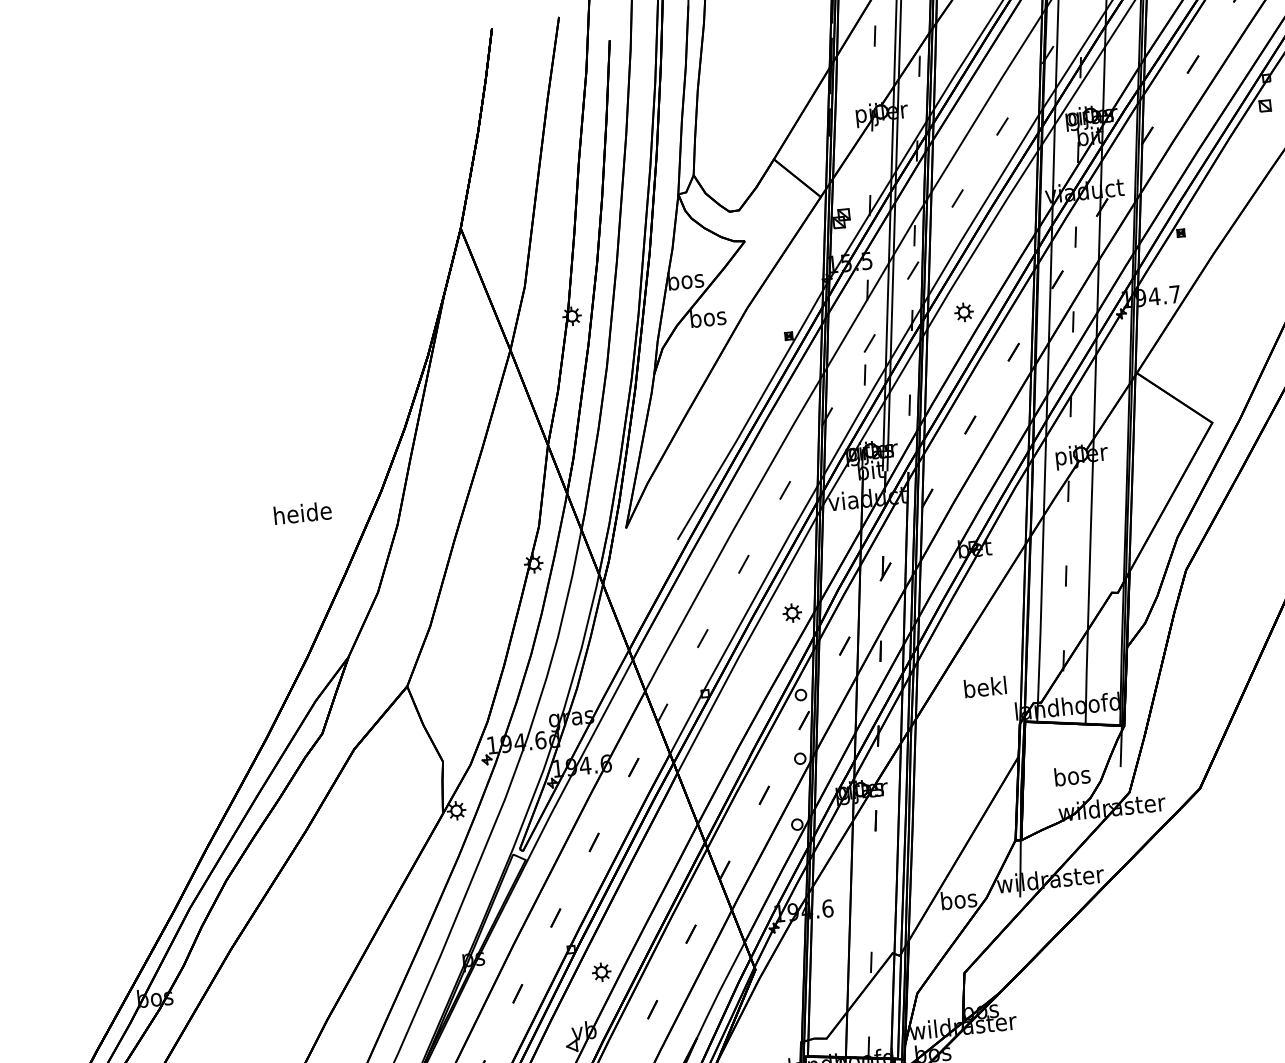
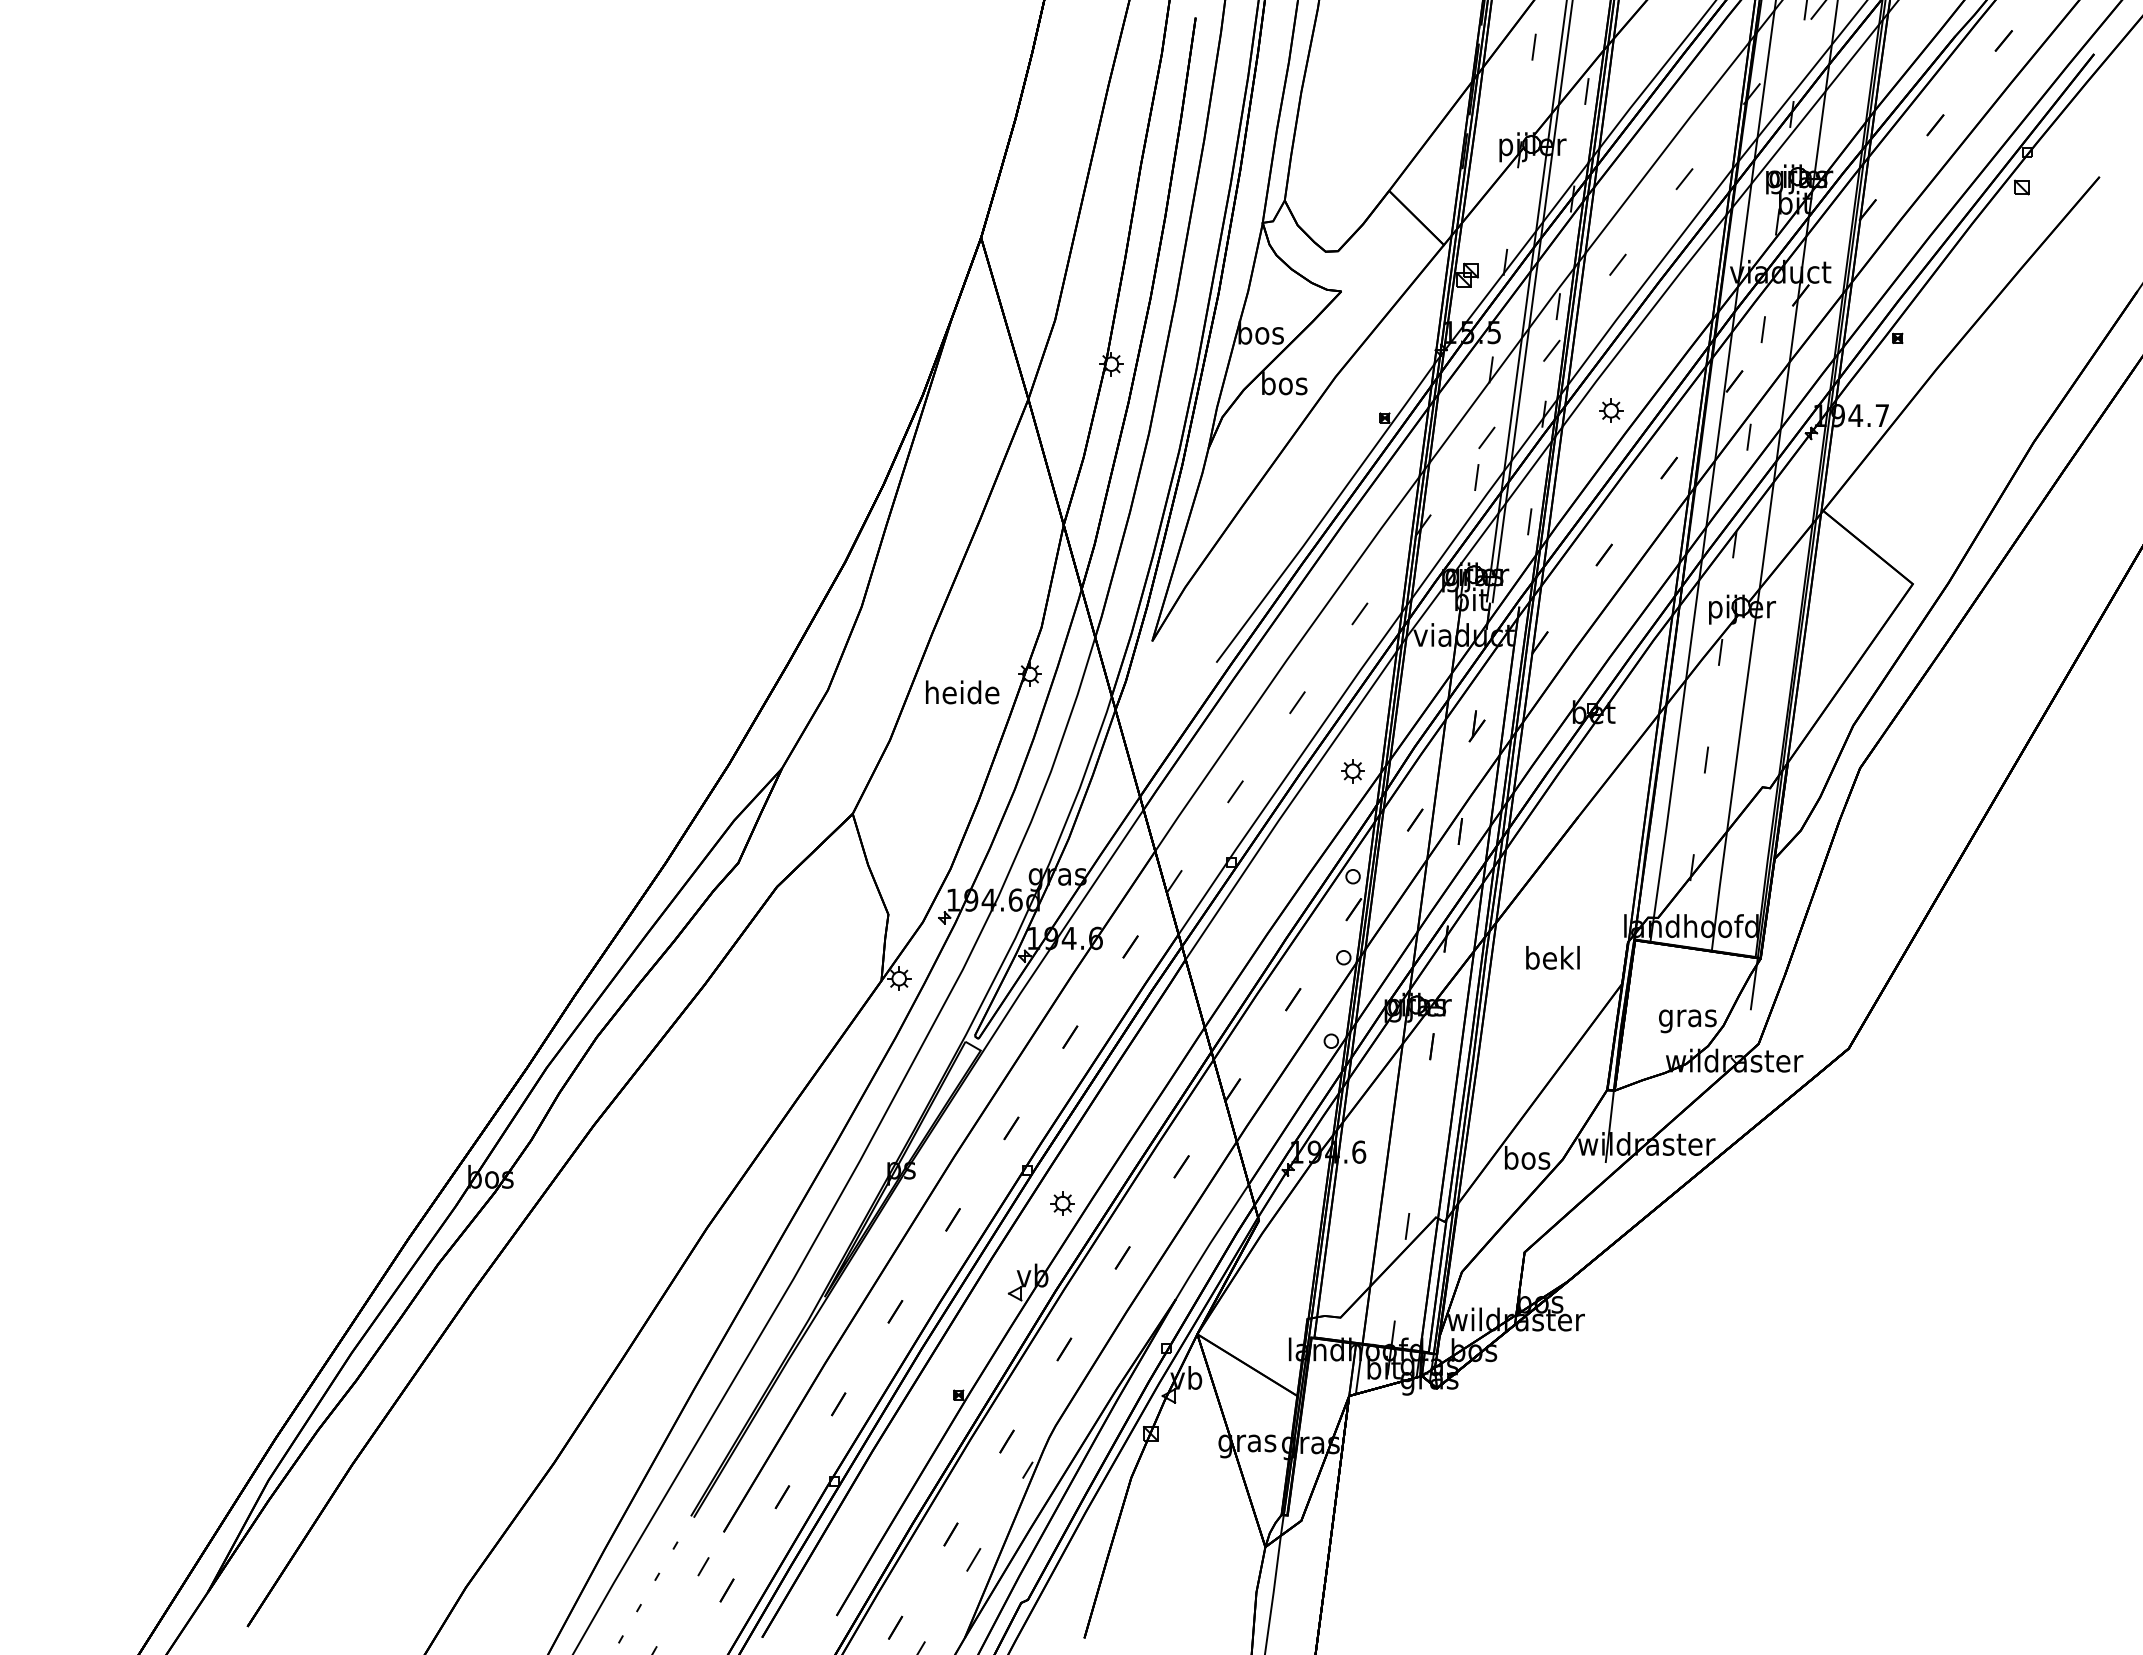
text: (302, 513) -> (962, 692), moved
text: (984, 686) -> (1552, 957), moved
text: (1072, 778) -> (1687, 1018), bos -> gras

